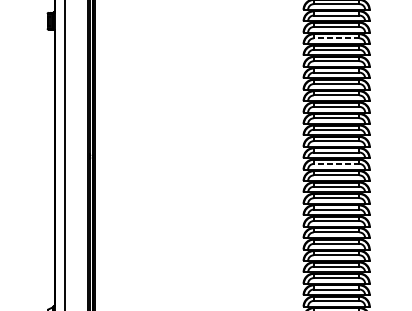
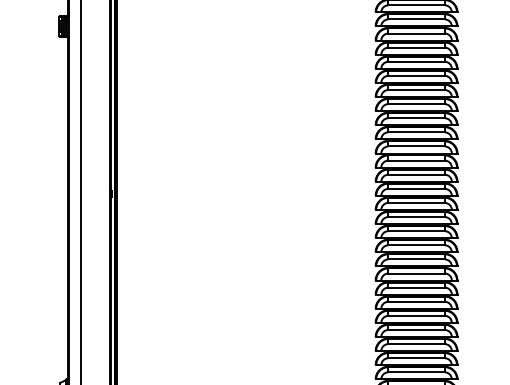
line: (336, 38) -> (416, 47), dashed -> solid
line: (336, 163) -> (416, 202), dashed -> solid

